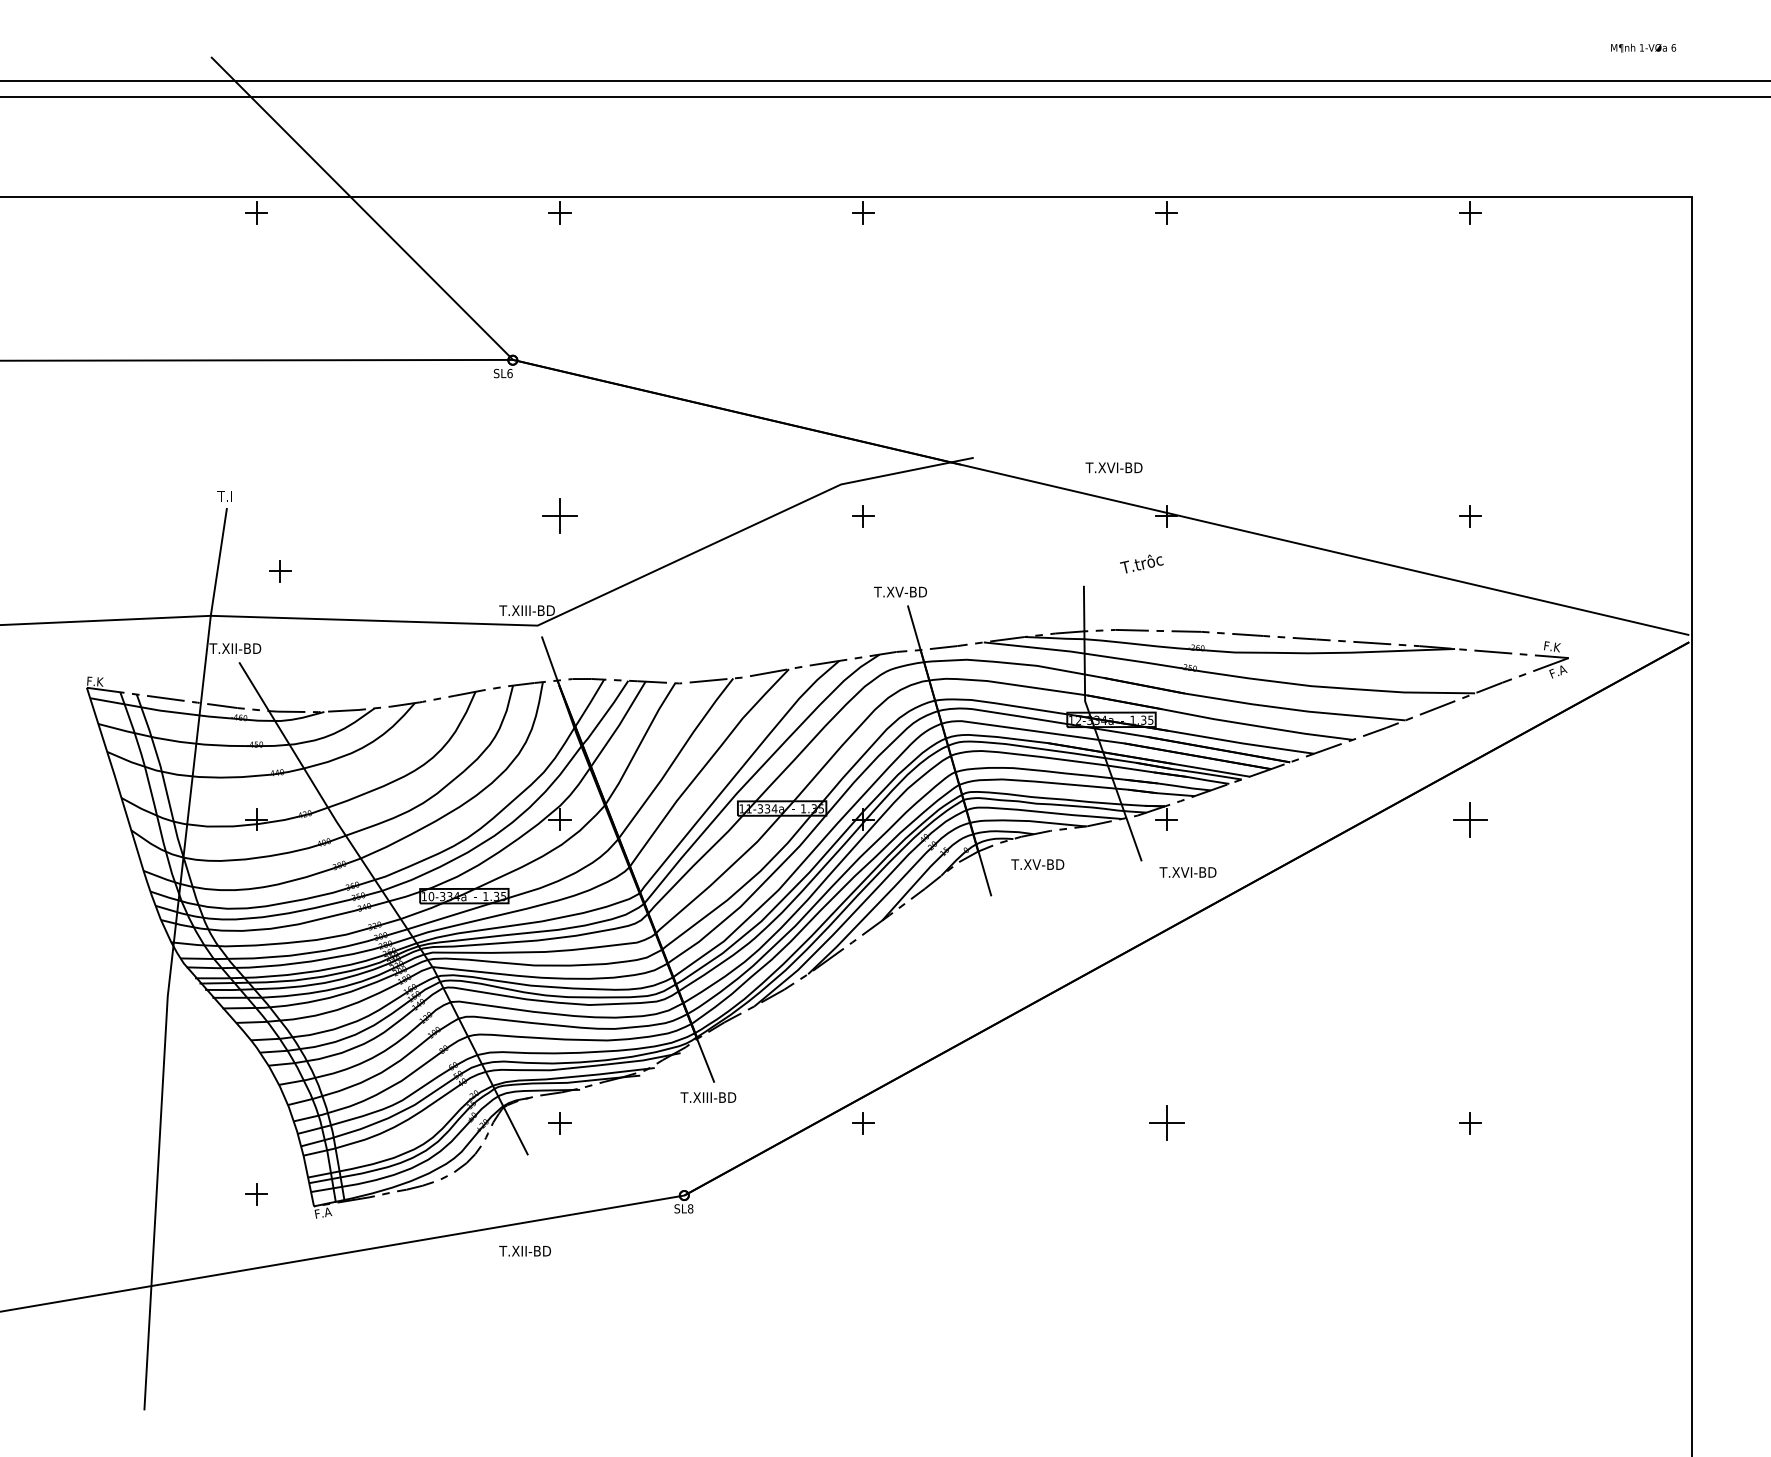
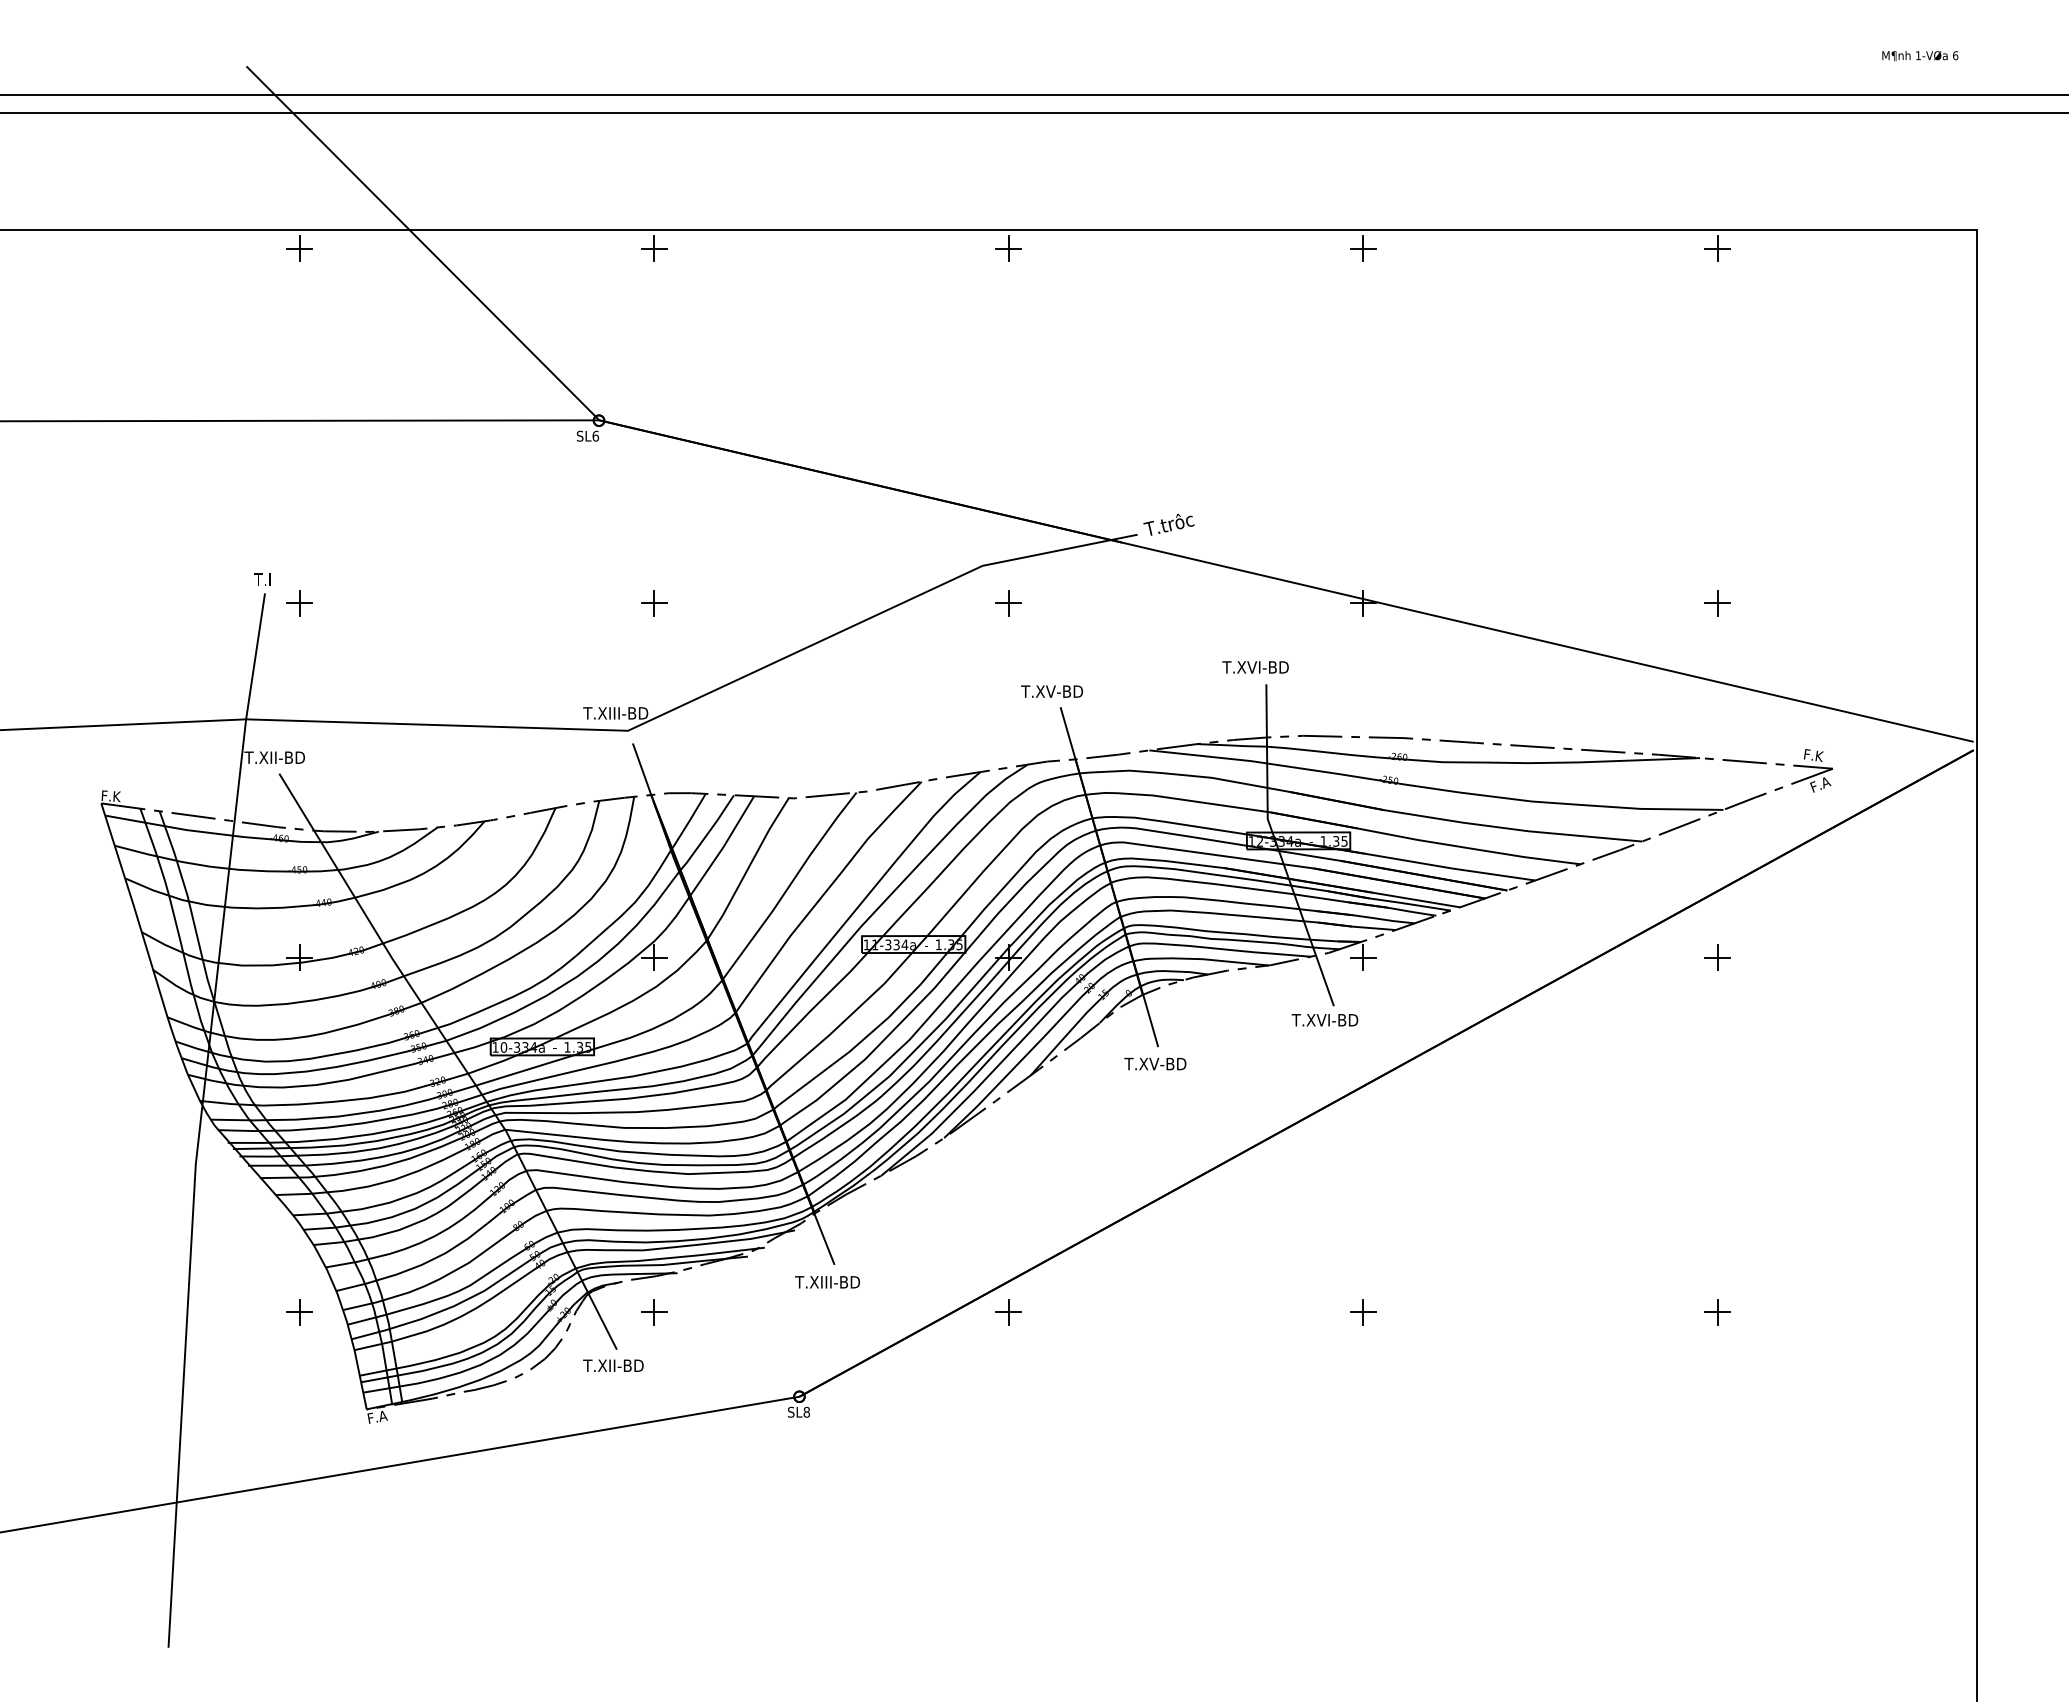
text: (1113, 467) -> (1255, 667), moved
part: (560, 516) -> (654, 603), size x0.62
text: (1141, 563) -> (1168, 524), moved
part: (280, 571) -> (299, 603), moved
part: (1470, 819) -> (1717, 957), size x0.62
text: (1037, 864) -> (1155, 1063), moved
text: (1187, 872) -> (1324, 1020), moved
part: (1167, 1123) -> (1363, 1312), size x0.62
part: (256, 1194) -> (299, 1312), moved
text: (525, 1250) -> (613, 1365), moved

